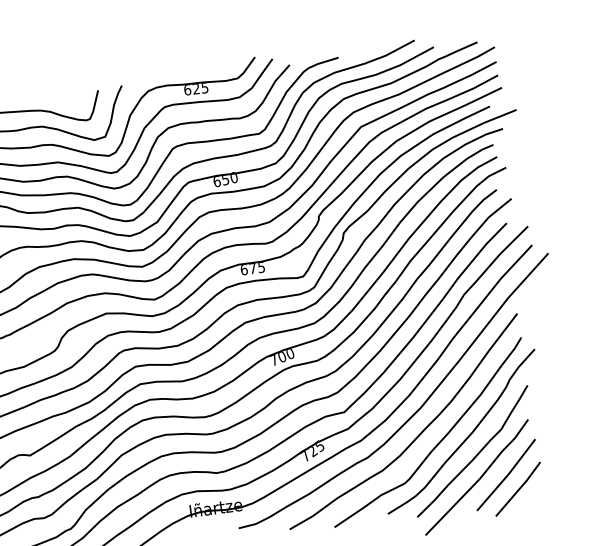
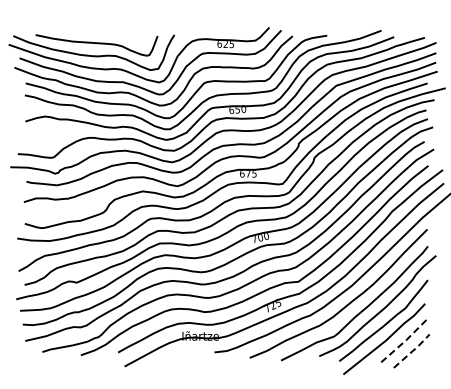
line: (508, 475) -> (406, 340), solid -> dashed
line: (519, 489) -> (412, 351), solid -> dashed

